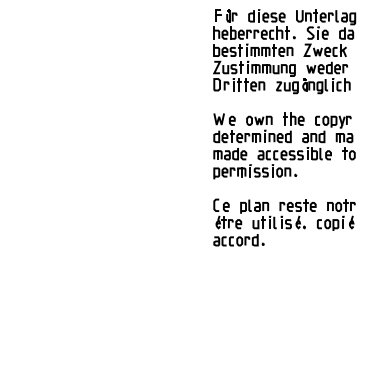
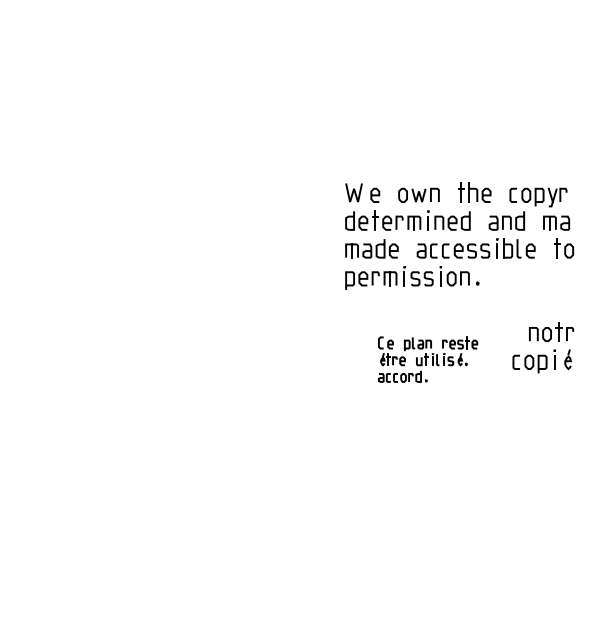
part: (284, 51) -> (459, 83), removed
part: (264, 222) -> (427, 359), size x0.6

